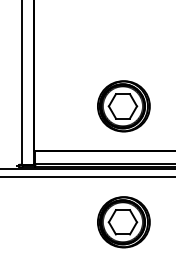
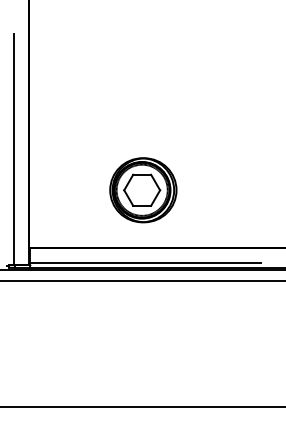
part: (123, 222) -> (143, 338), removed

